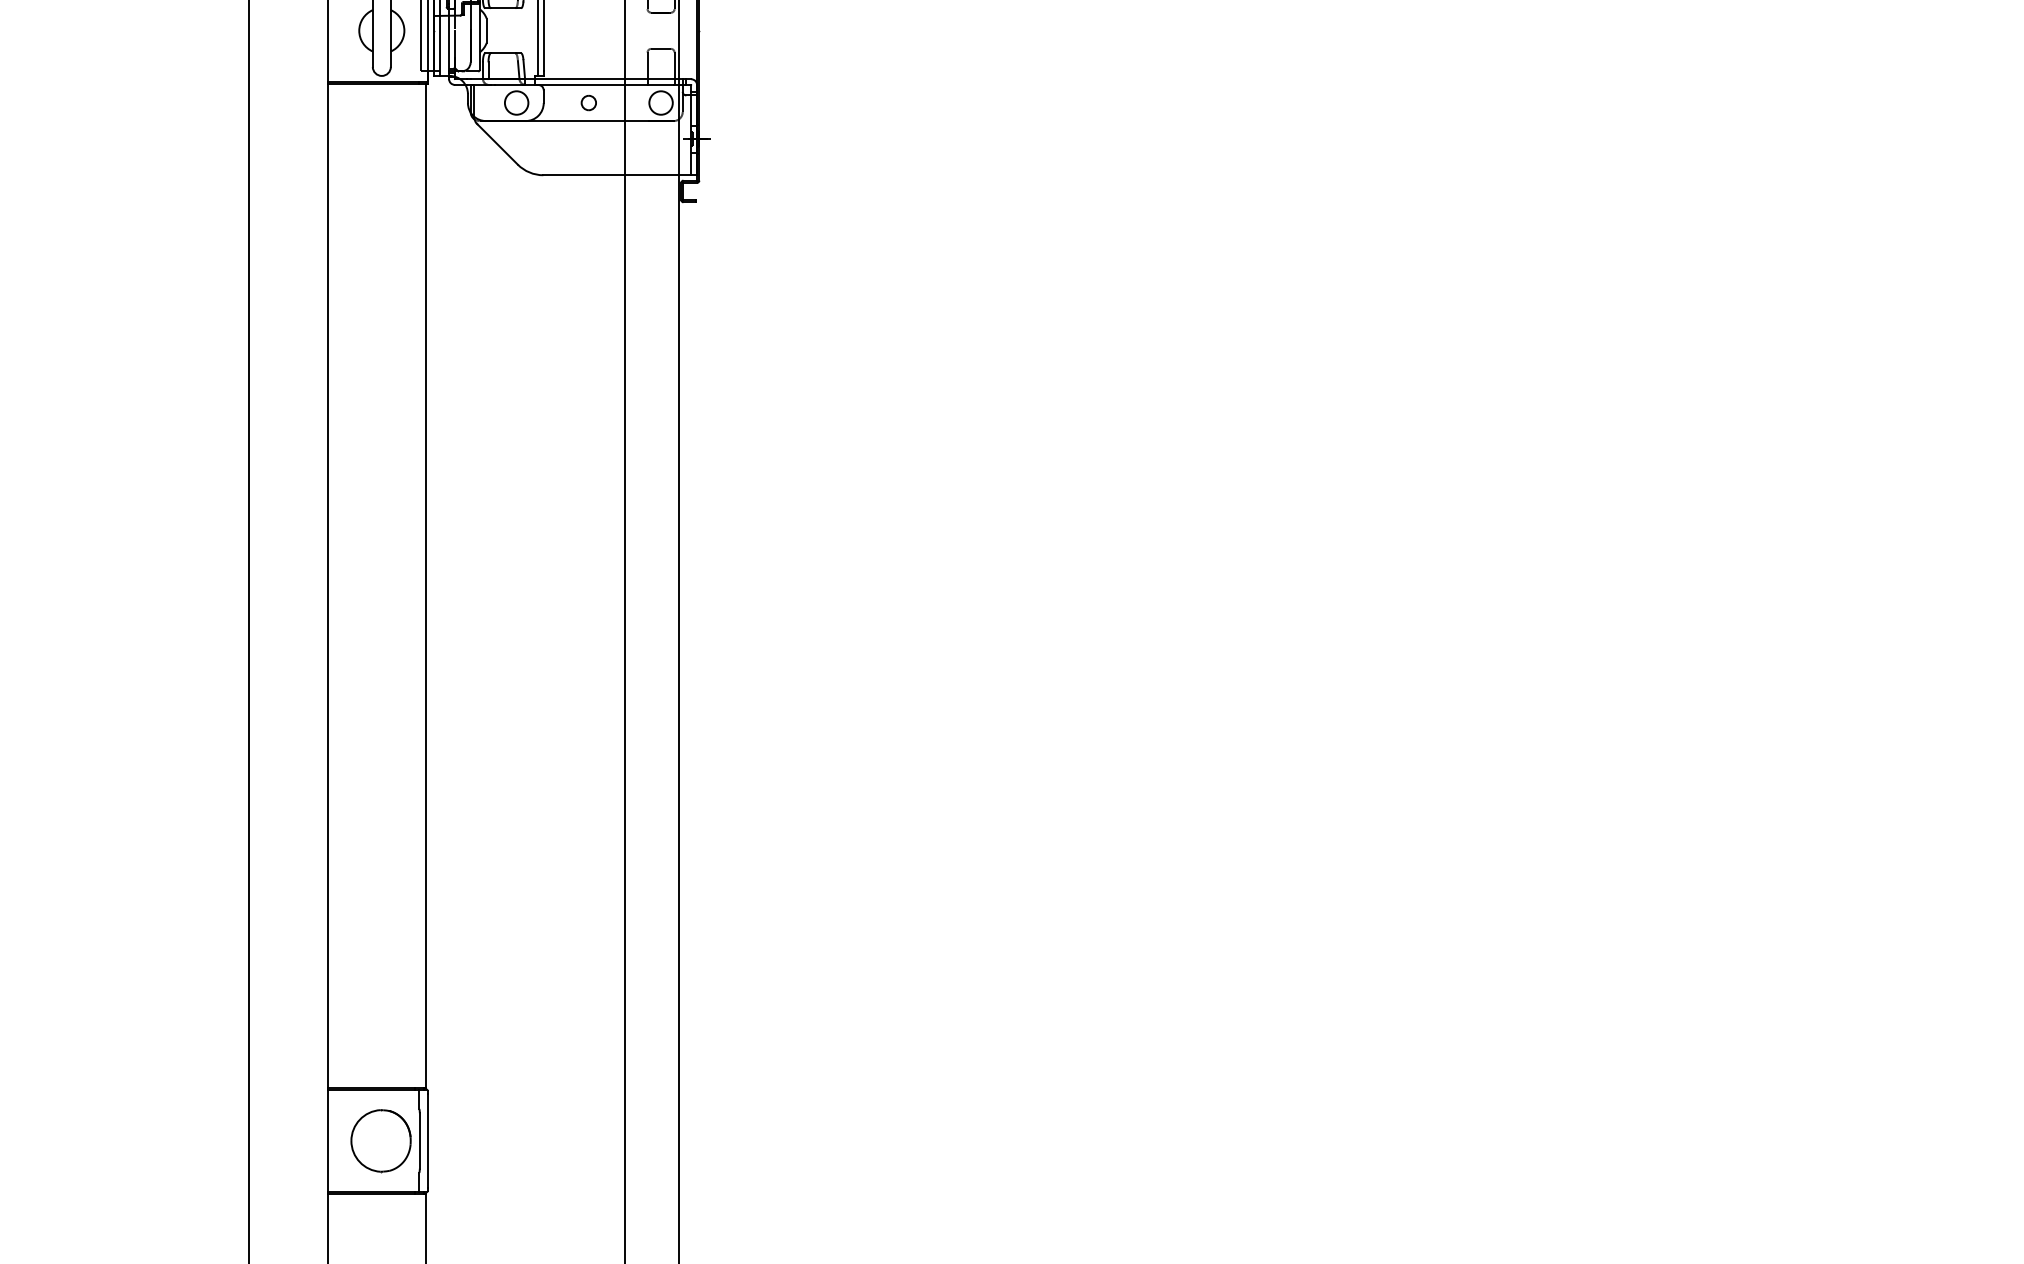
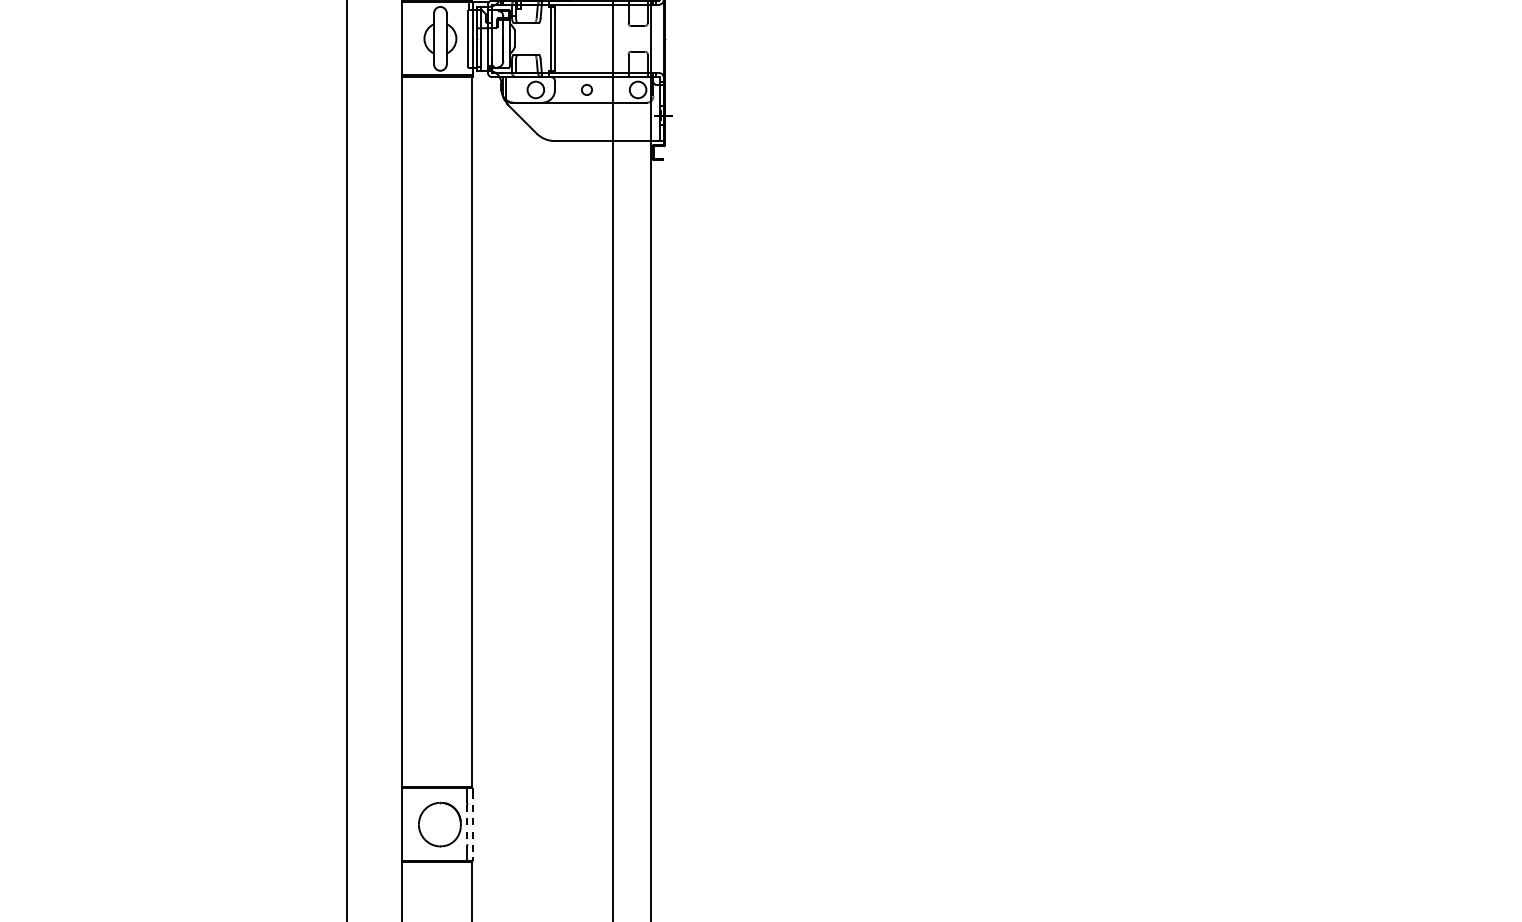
line: (420, 1140) -> (467, 824), solid -> dashed
line: (428, 1142) -> (473, 825), solid -> dashed

